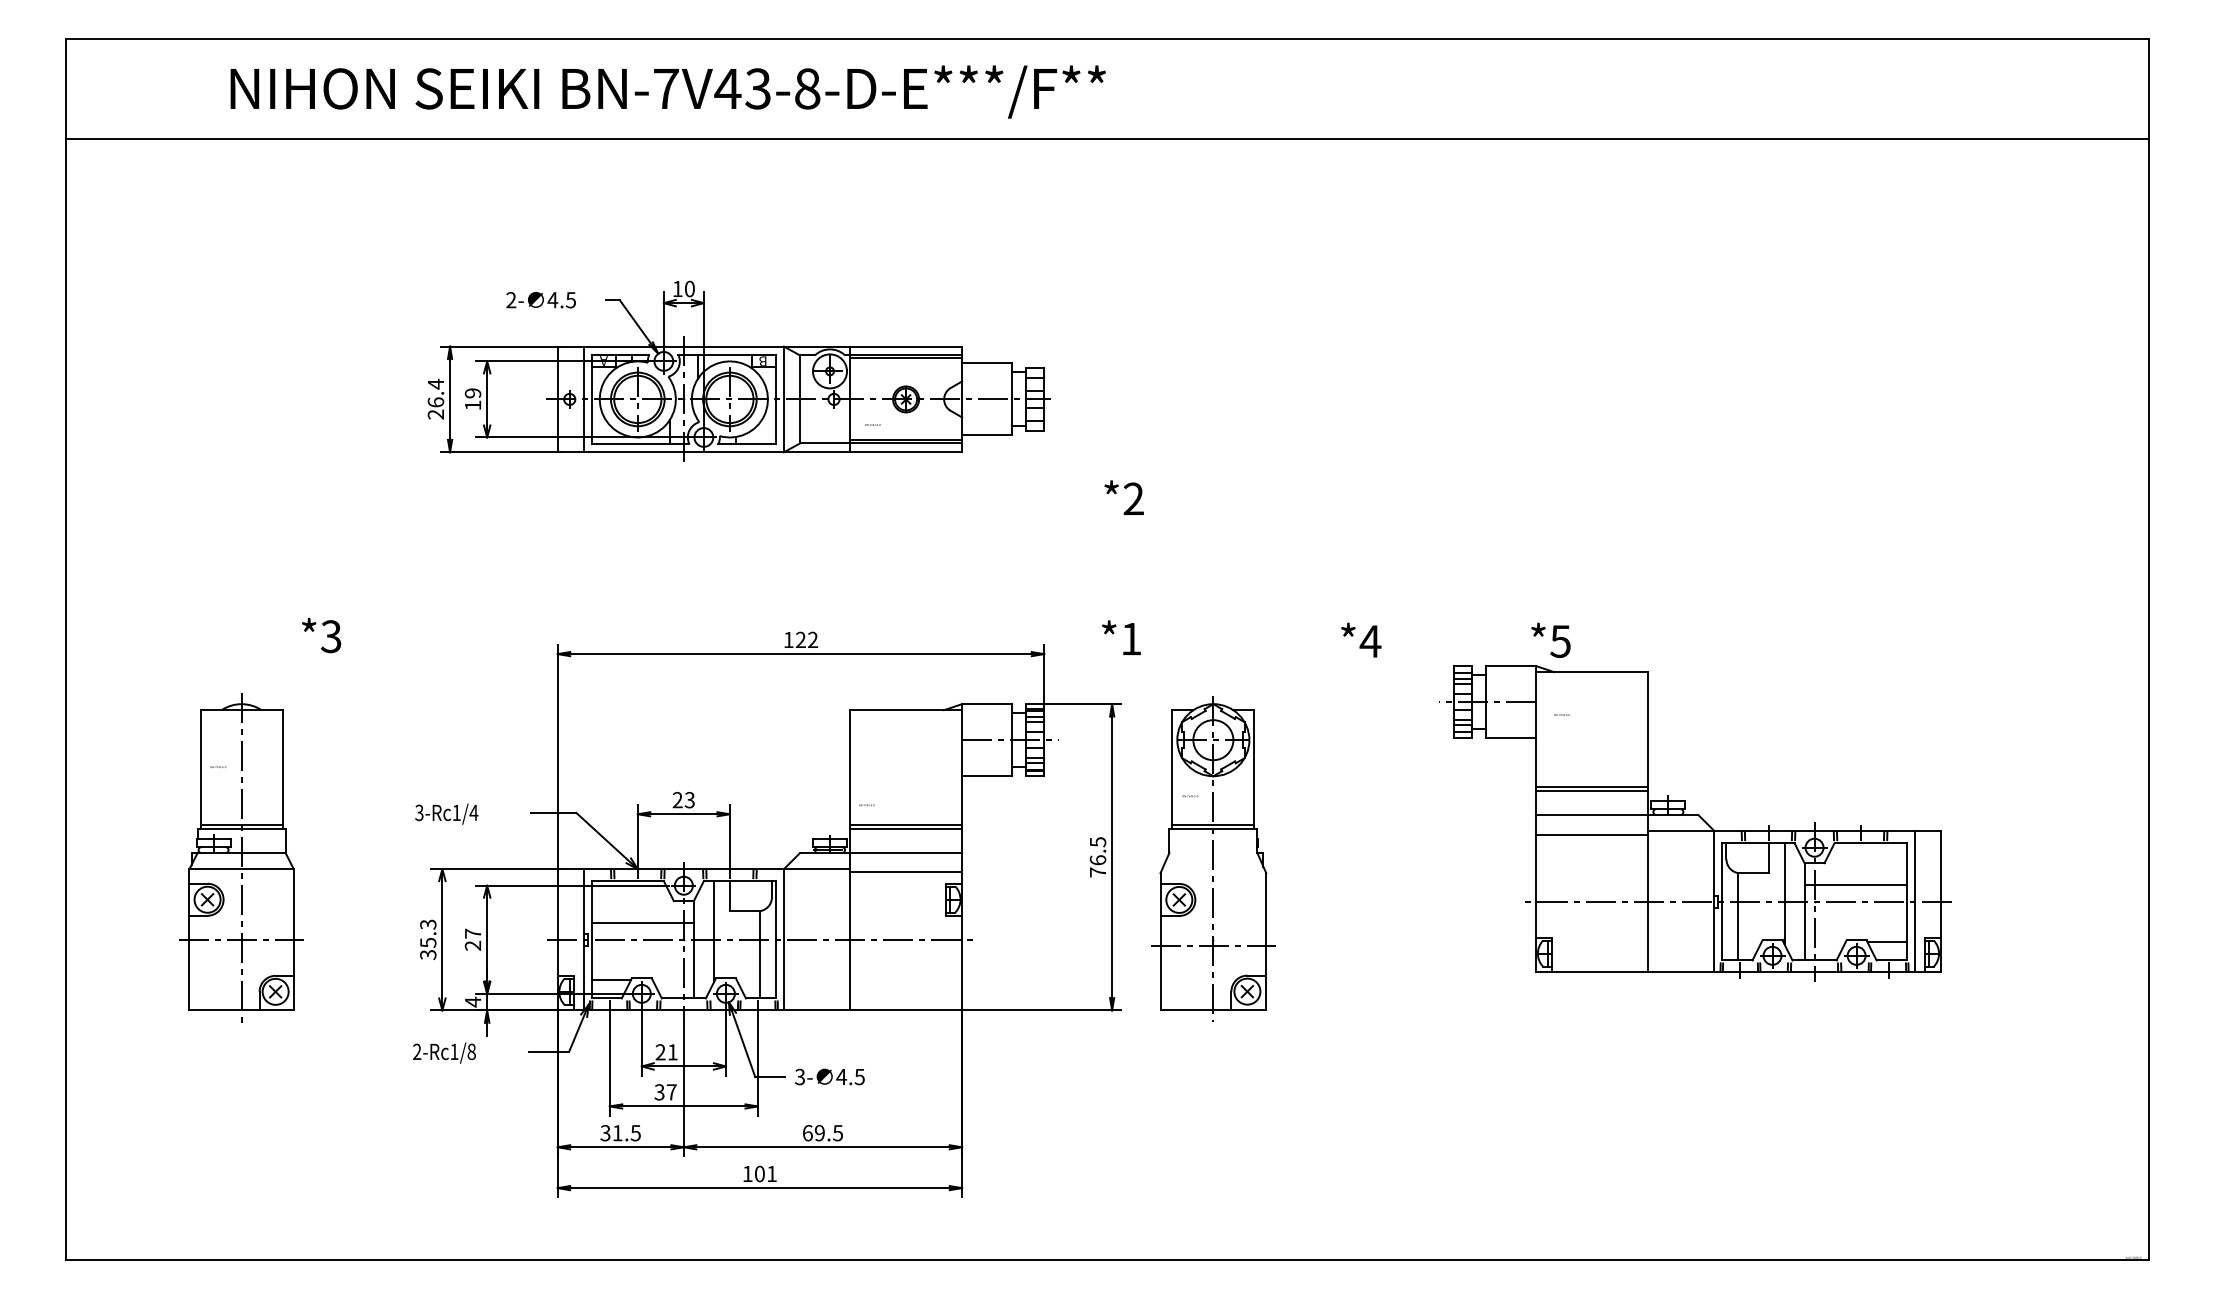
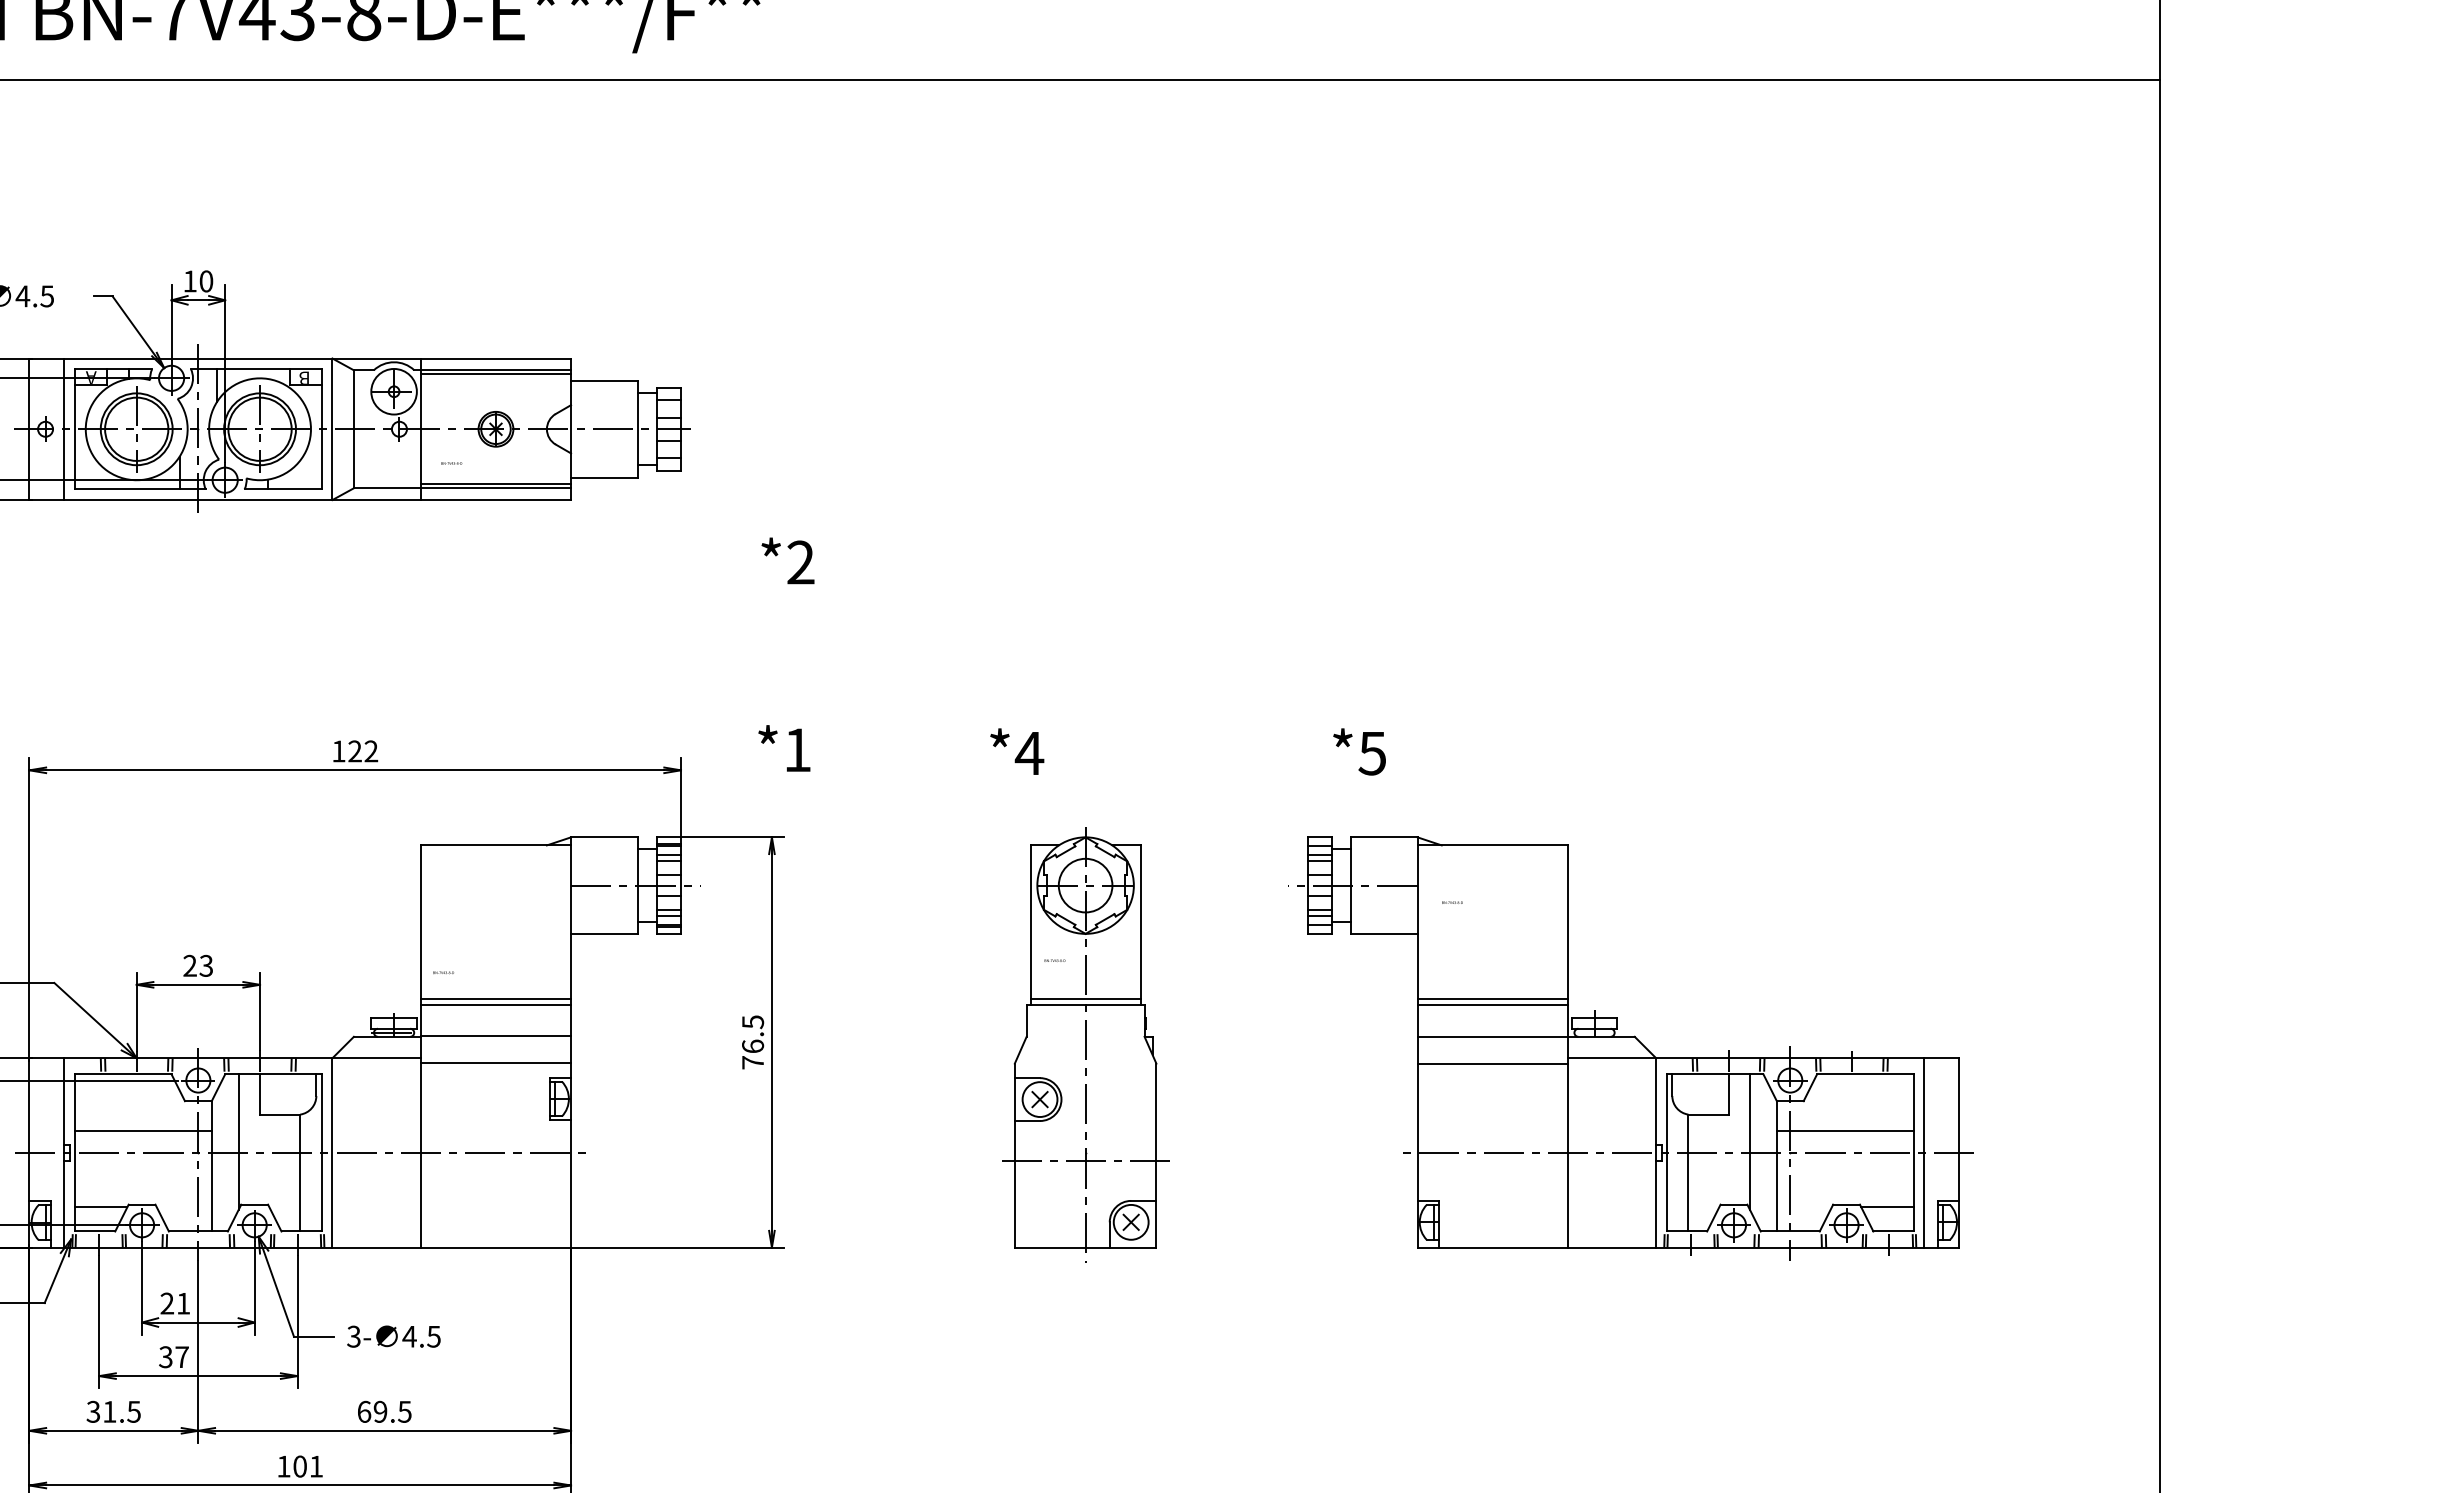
text: (1361, 639) -> (1017, 750), moved
part: (1695, 823) -> (1630, 1048), moved
part: (1213, 858) -> (1085, 1044), moved

